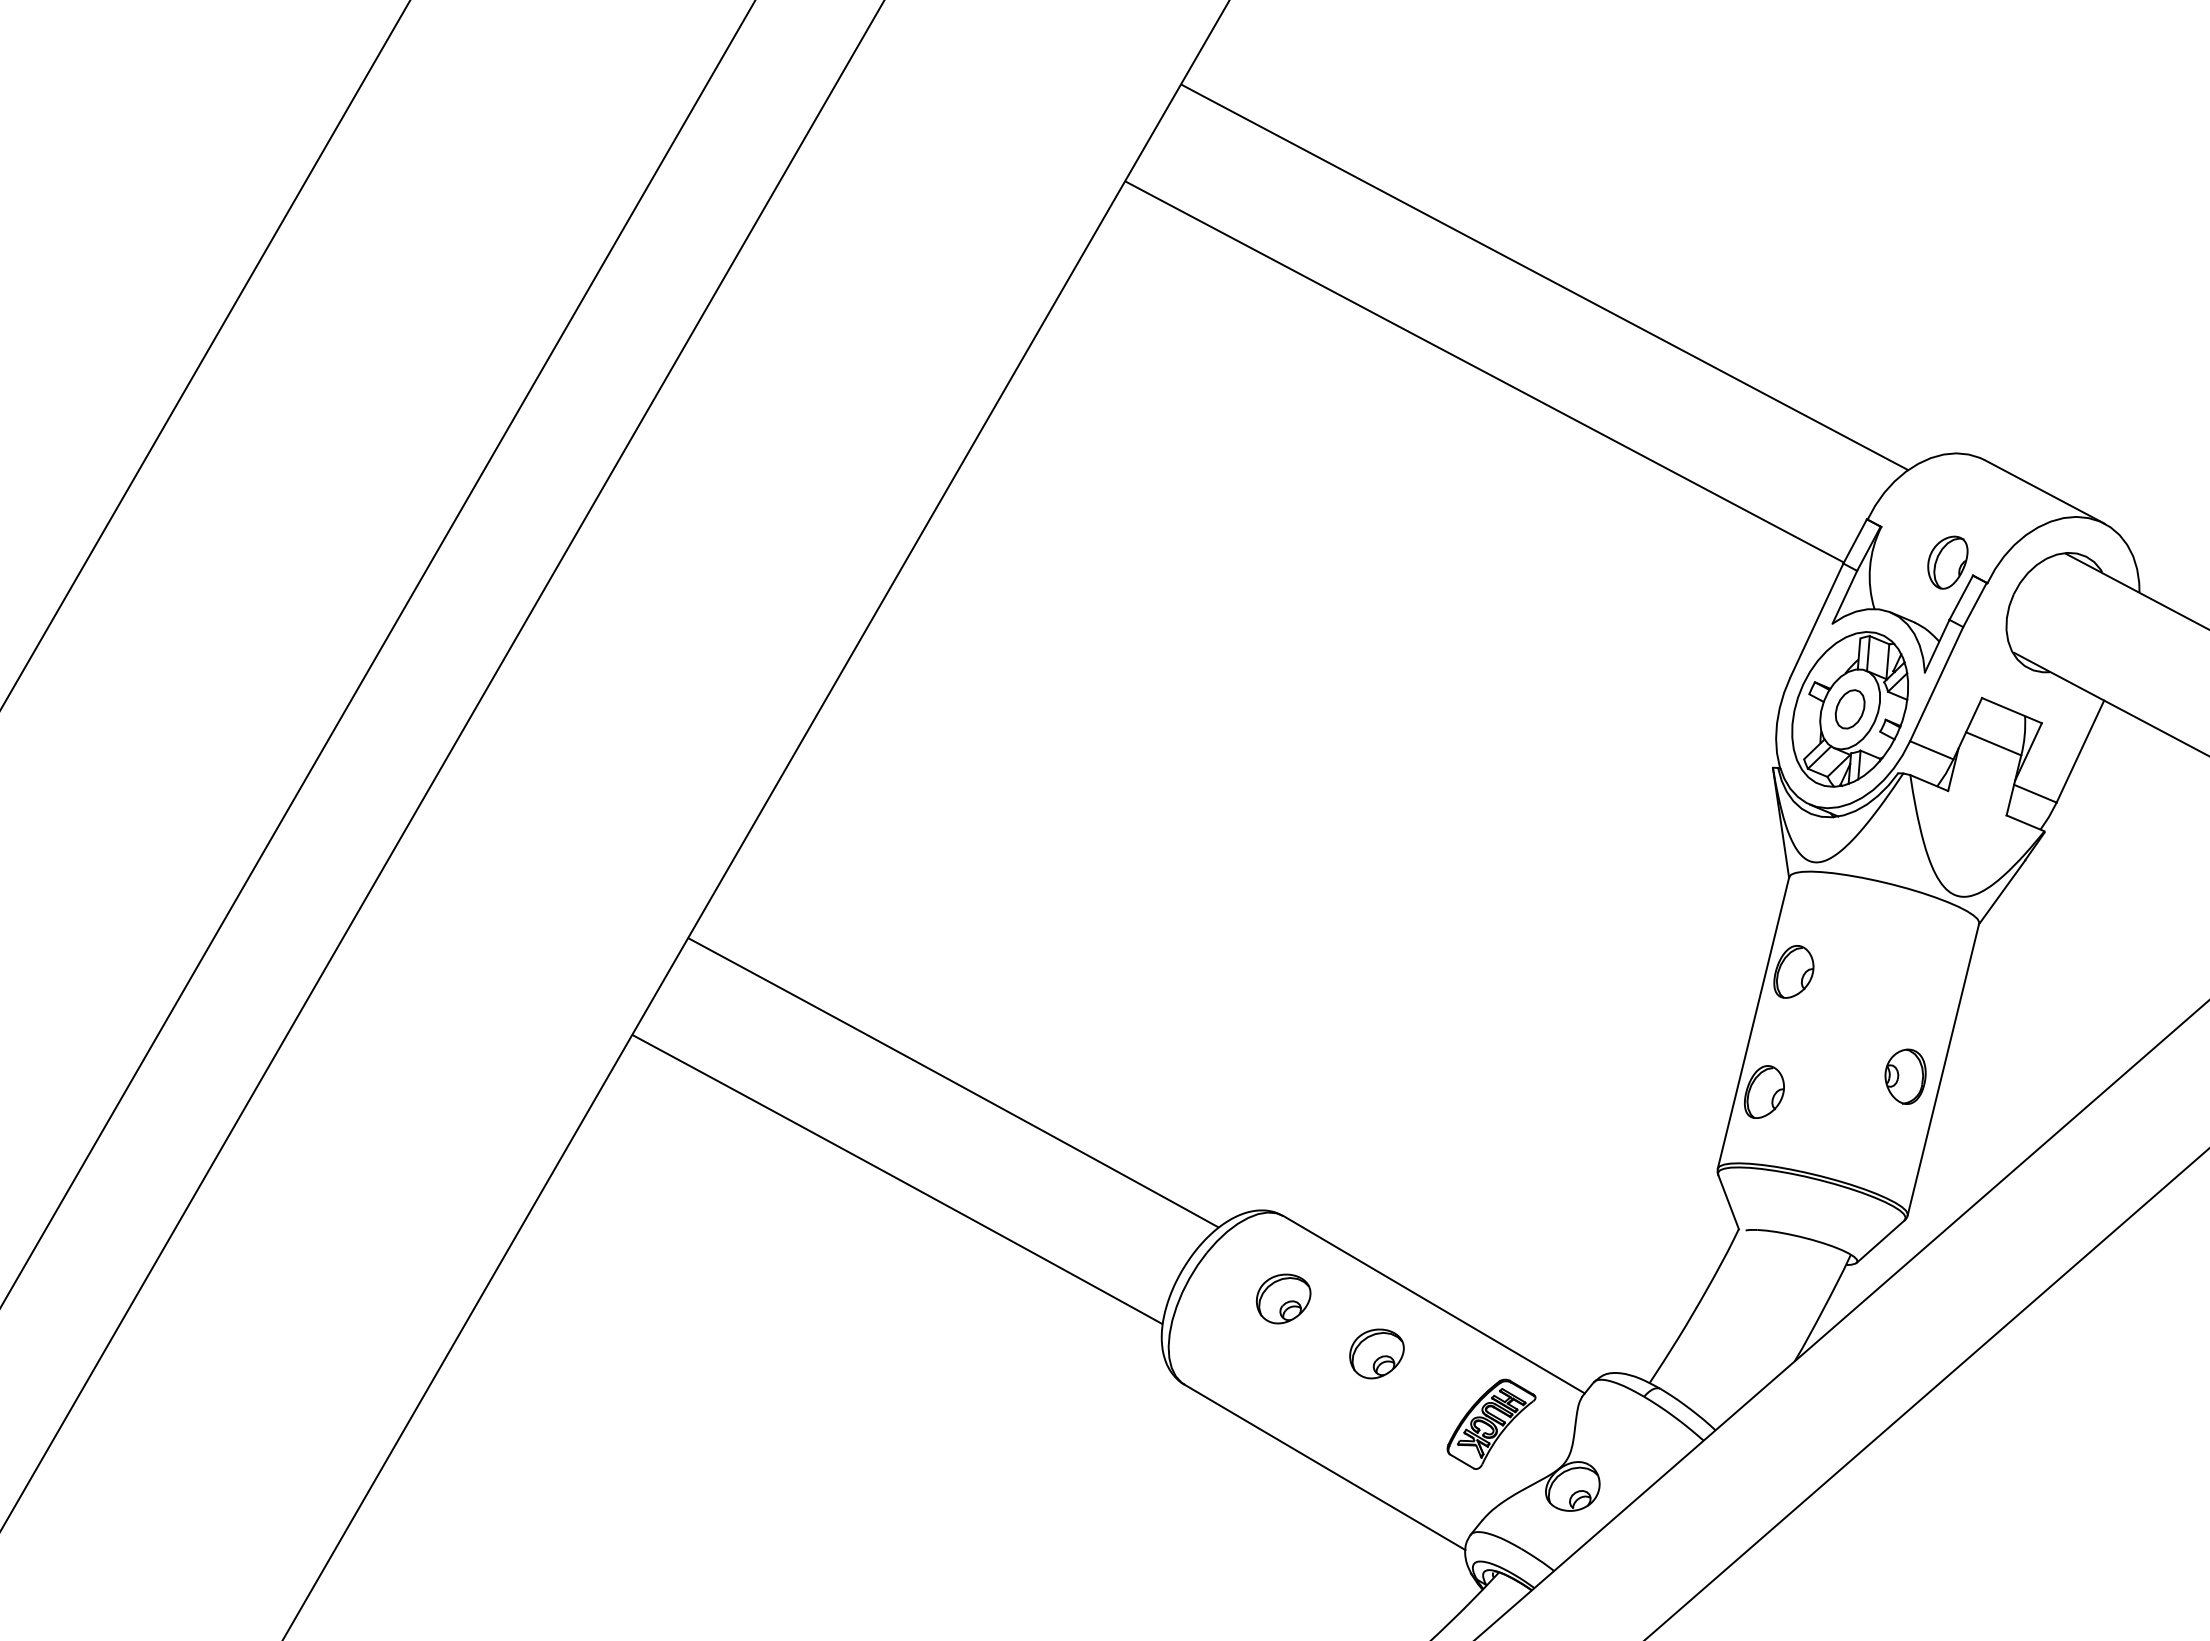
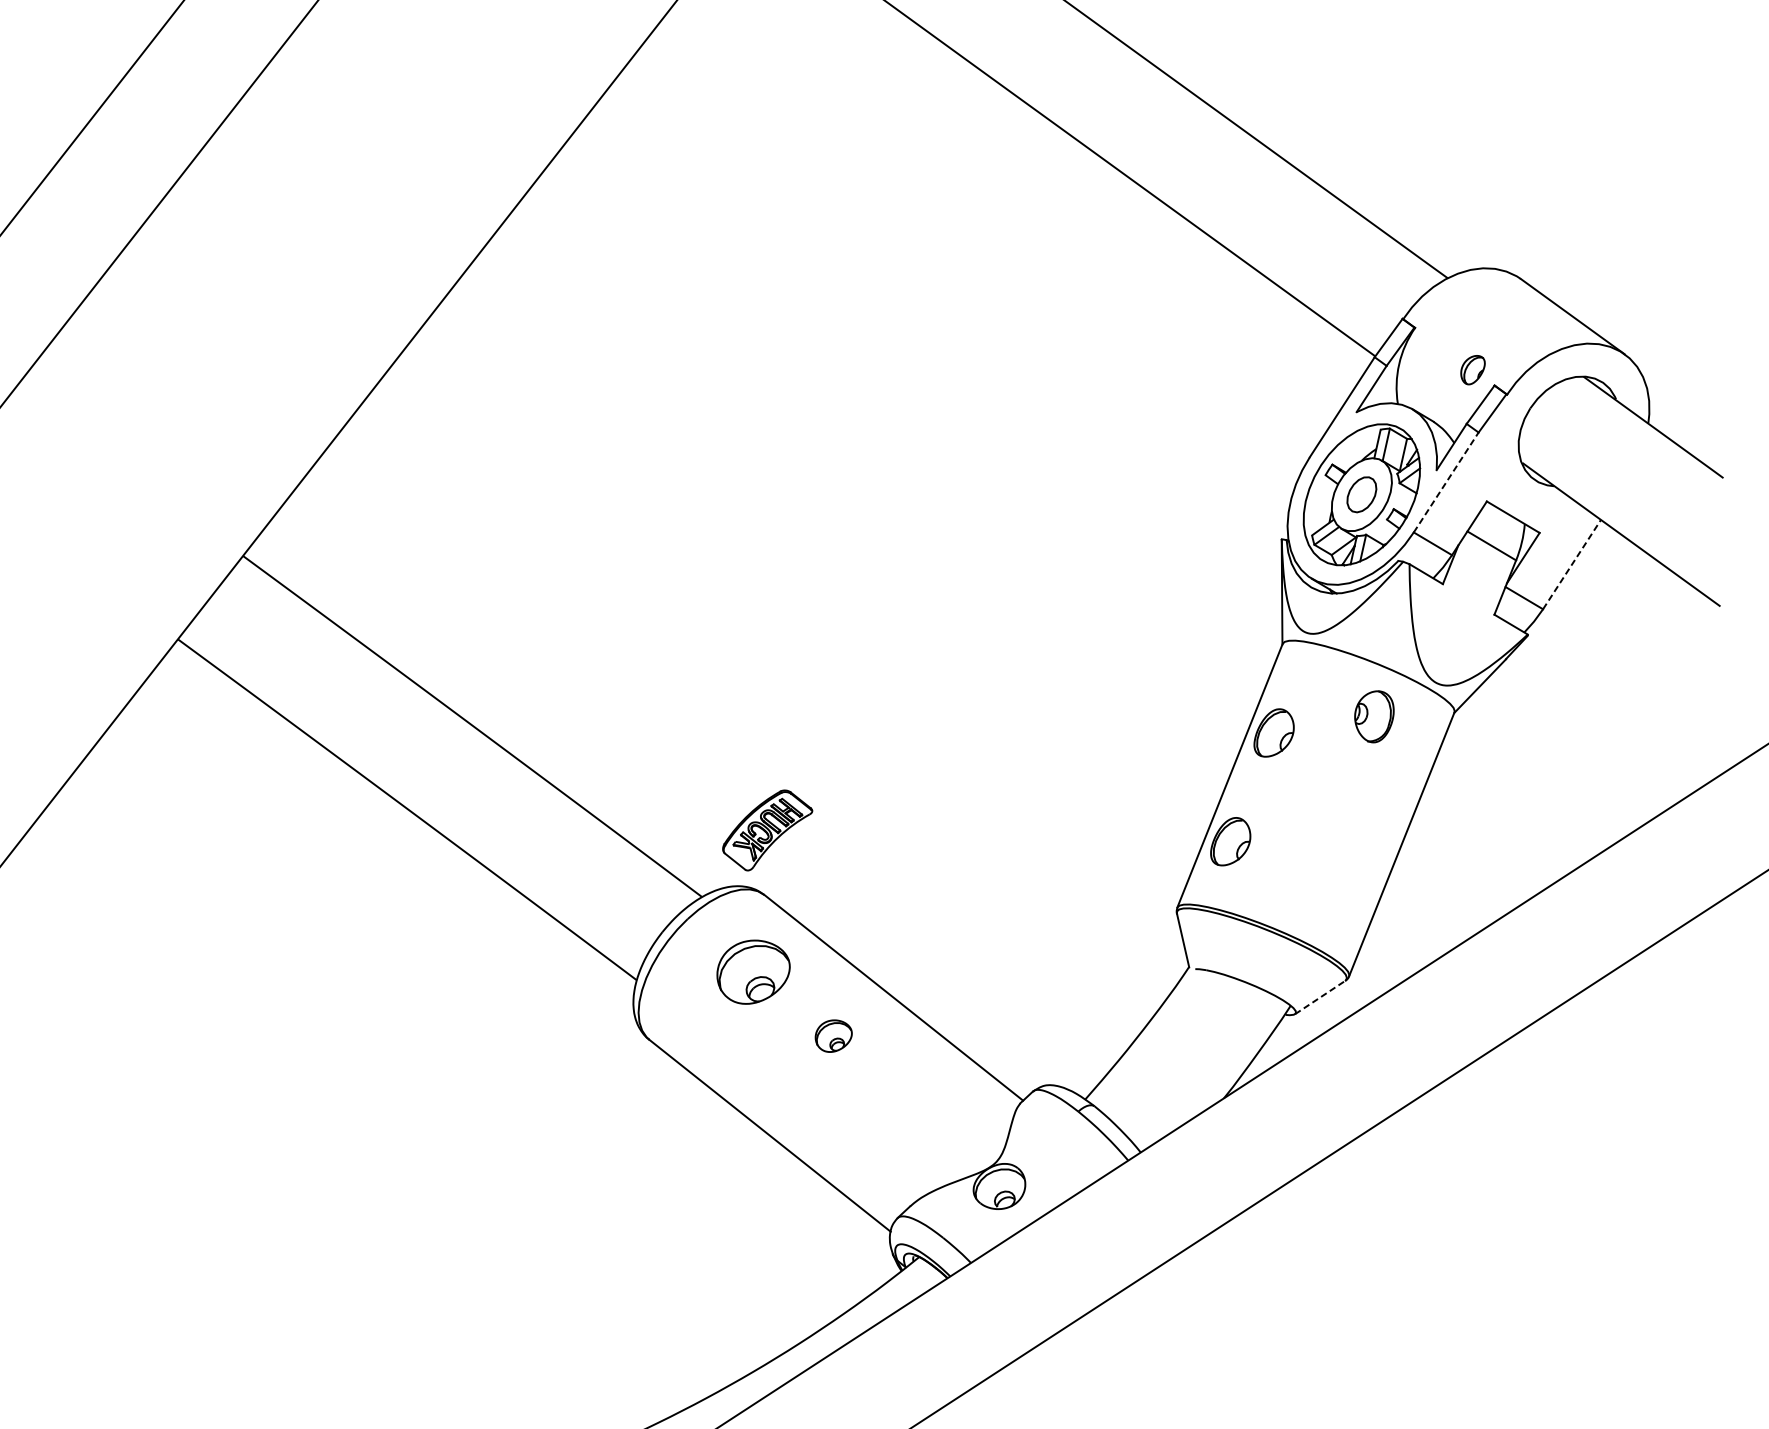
part: (1947, 562) -> (1472, 369), size x0.6
line: (1936, 684) -> (1446, 482), solid -> dashed
line: (2080, 751) -> (1572, 564), solid -> dashed
part: (1905, 1076) -> (1374, 716), moved
line: (1880, 1241) -> (1320, 997), solid -> dashed
part: (1283, 1298) -> (753, 972), size x1.4
part: (1376, 1353) -> (833, 1035), size x0.7
part: (1491, 1423) -> (767, 829), moved

